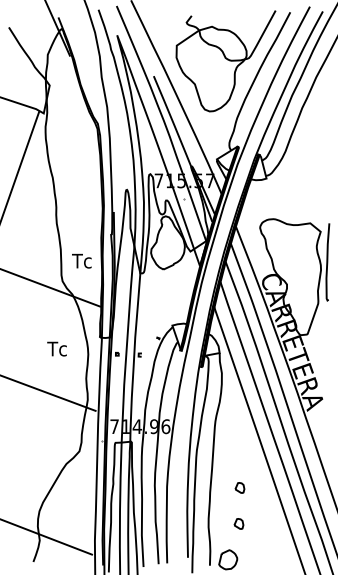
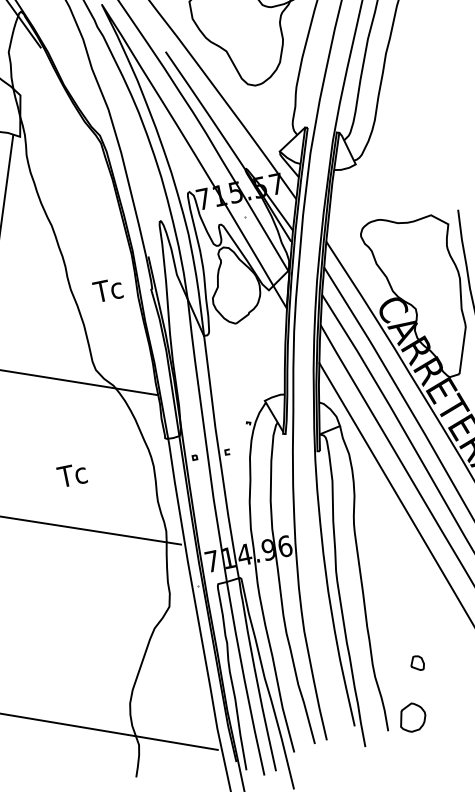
text: (81, 261) -> (107, 290), moved
text: (56, 348) -> (71, 474), moved
part: (239, 487) -> (407, 611), removed

